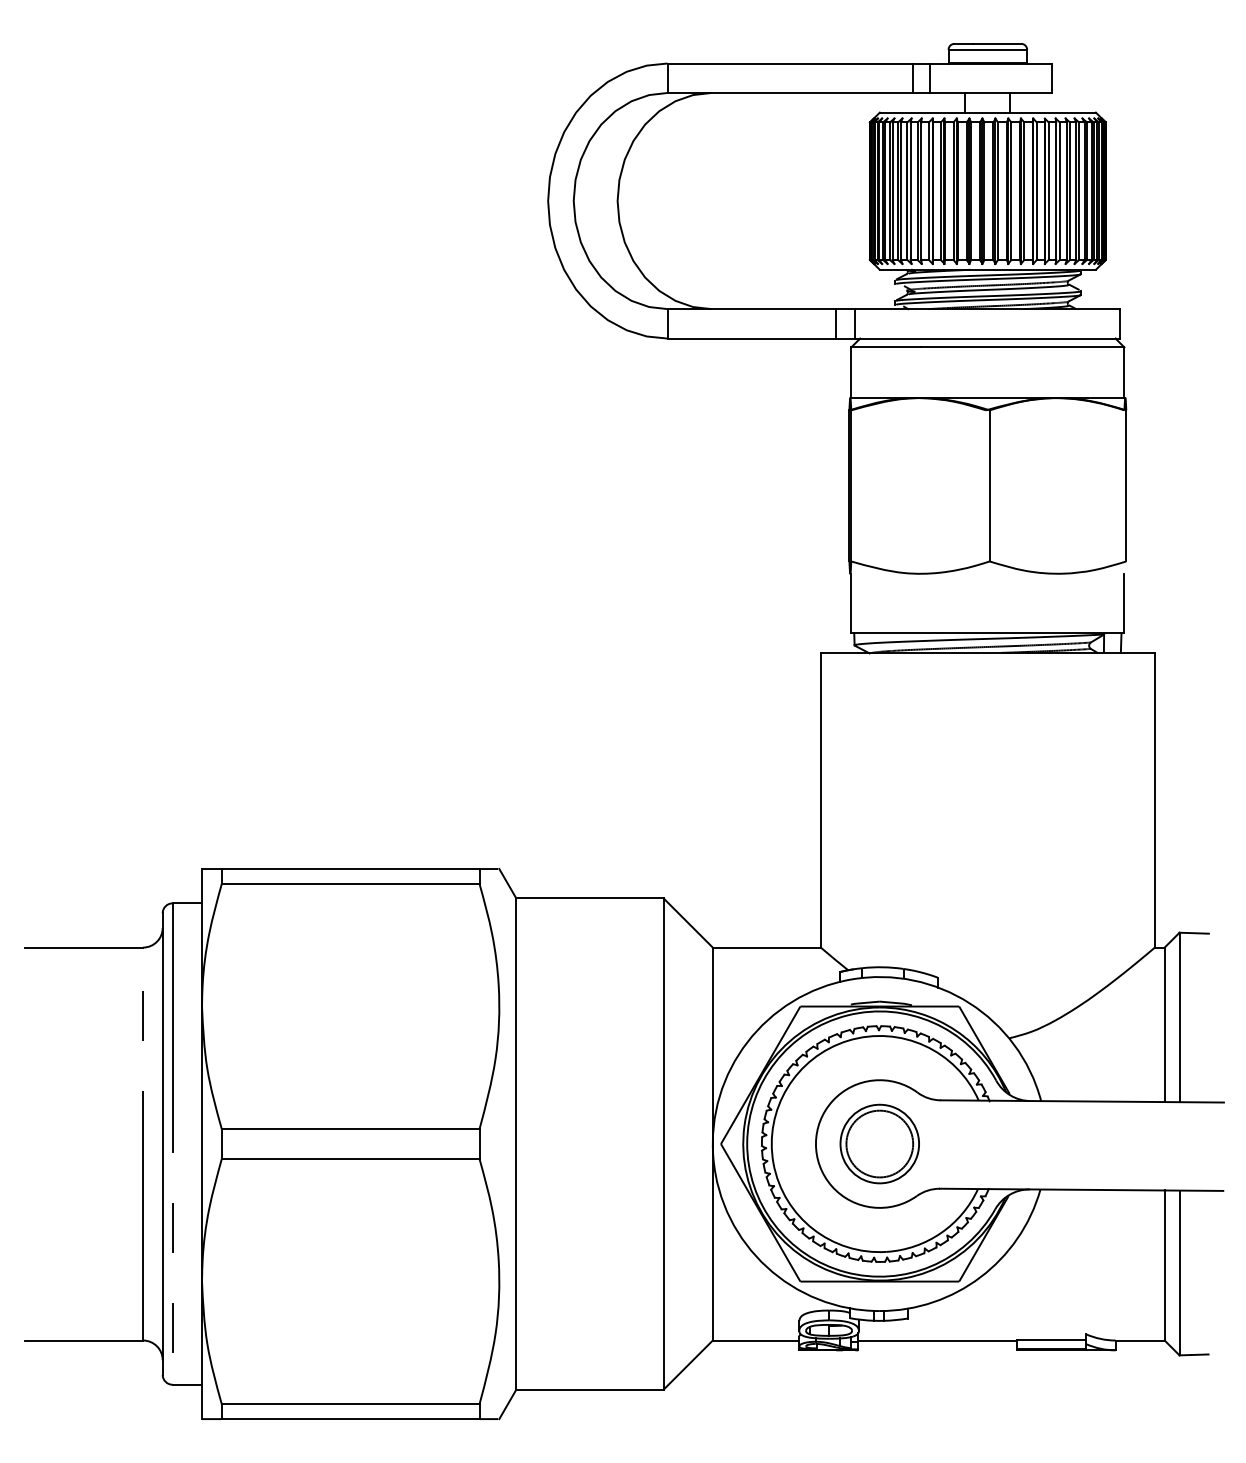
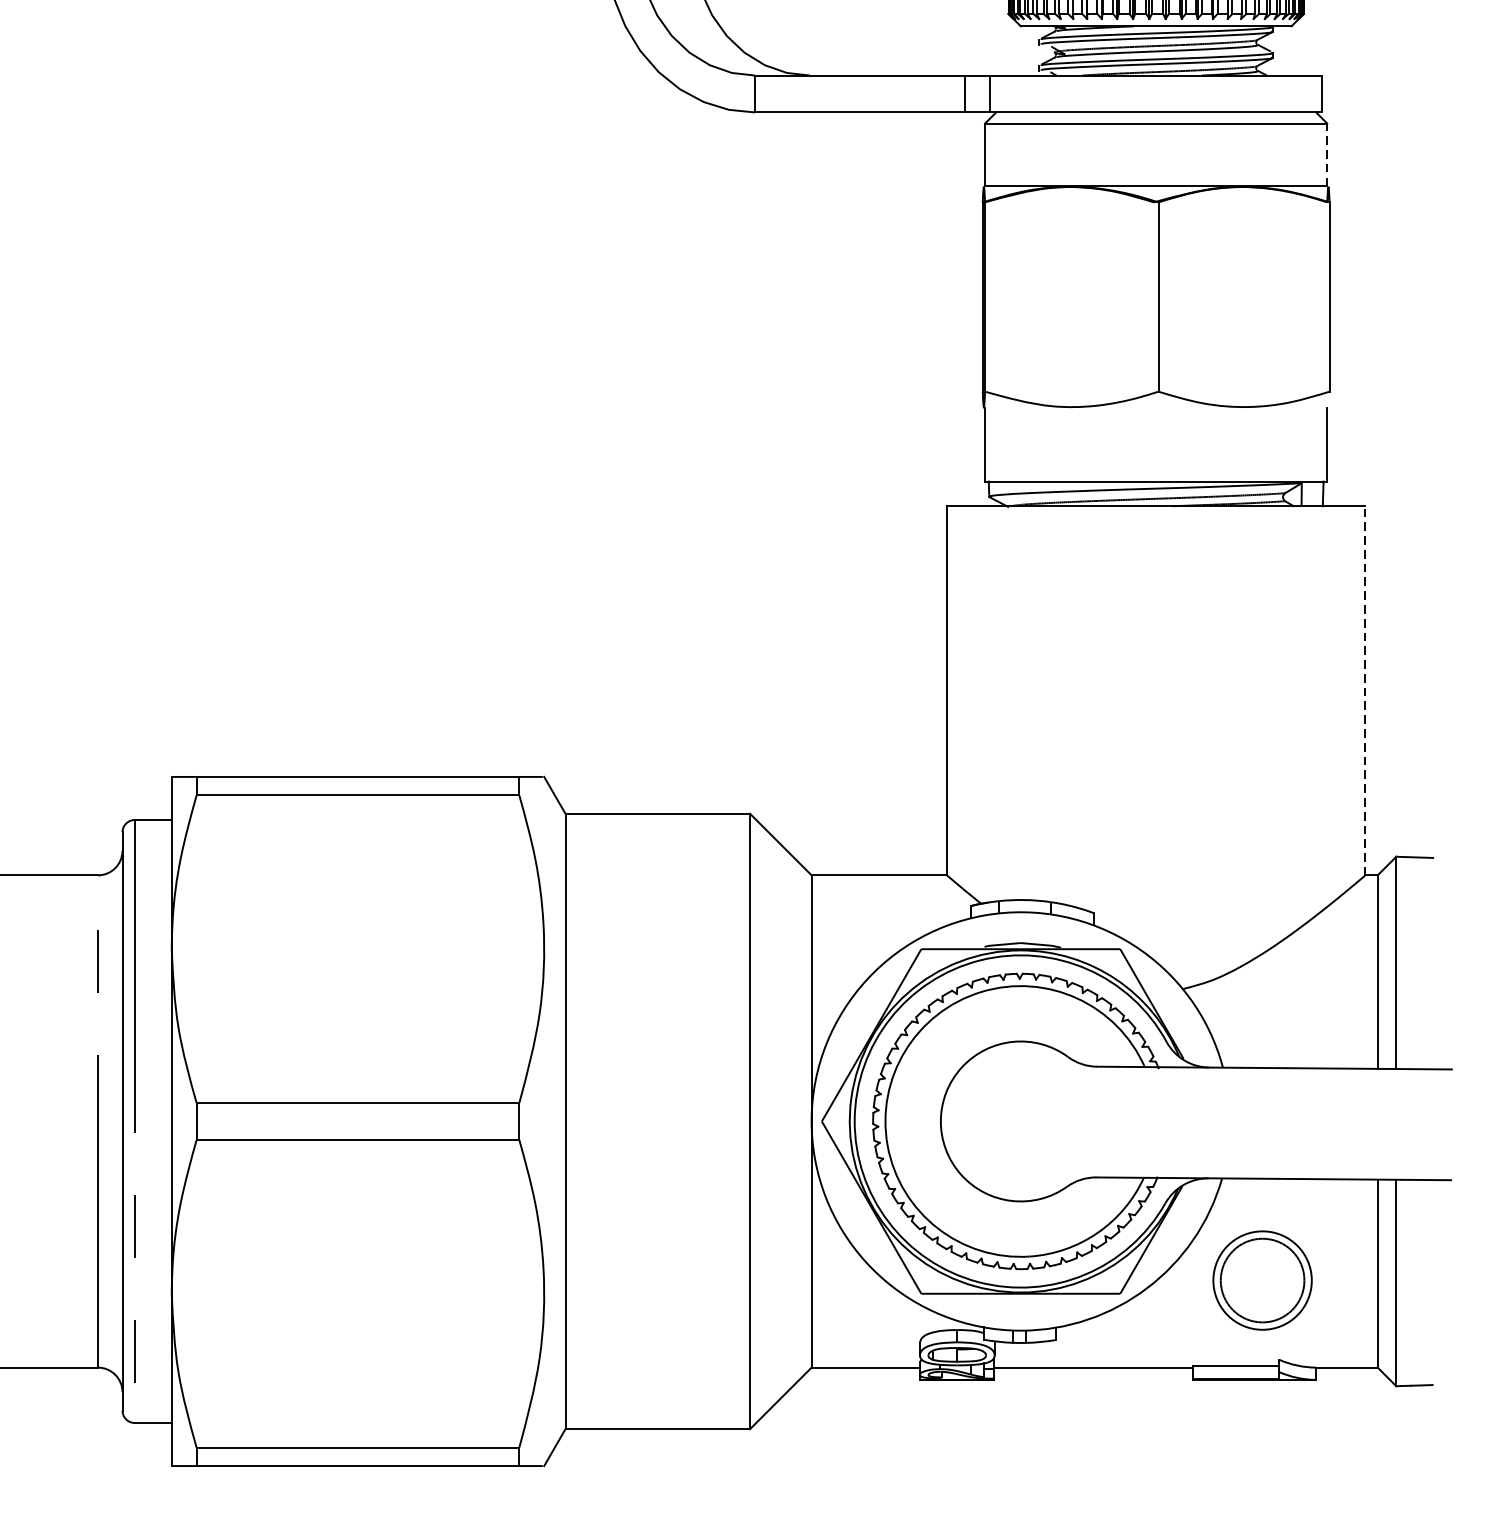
line: (1124, 371) -> (1327, 153), solid -> dashed
line: (1154, 799) -> (1364, 689), solid -> dashed
part: (879, 1143) -> (1262, 1279), moved

